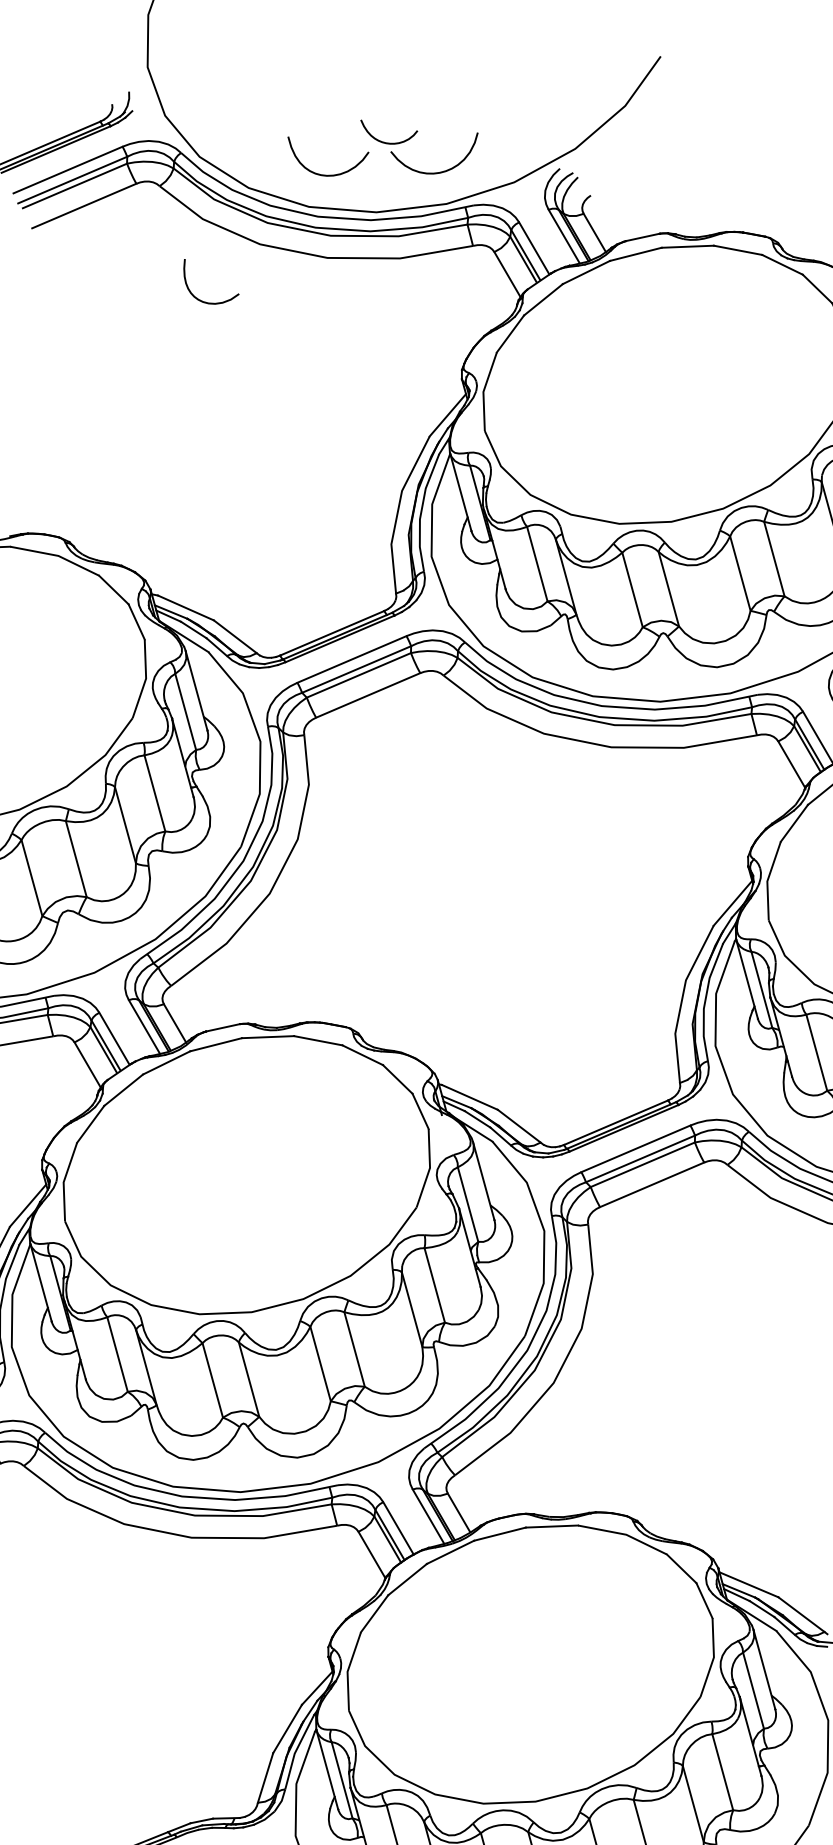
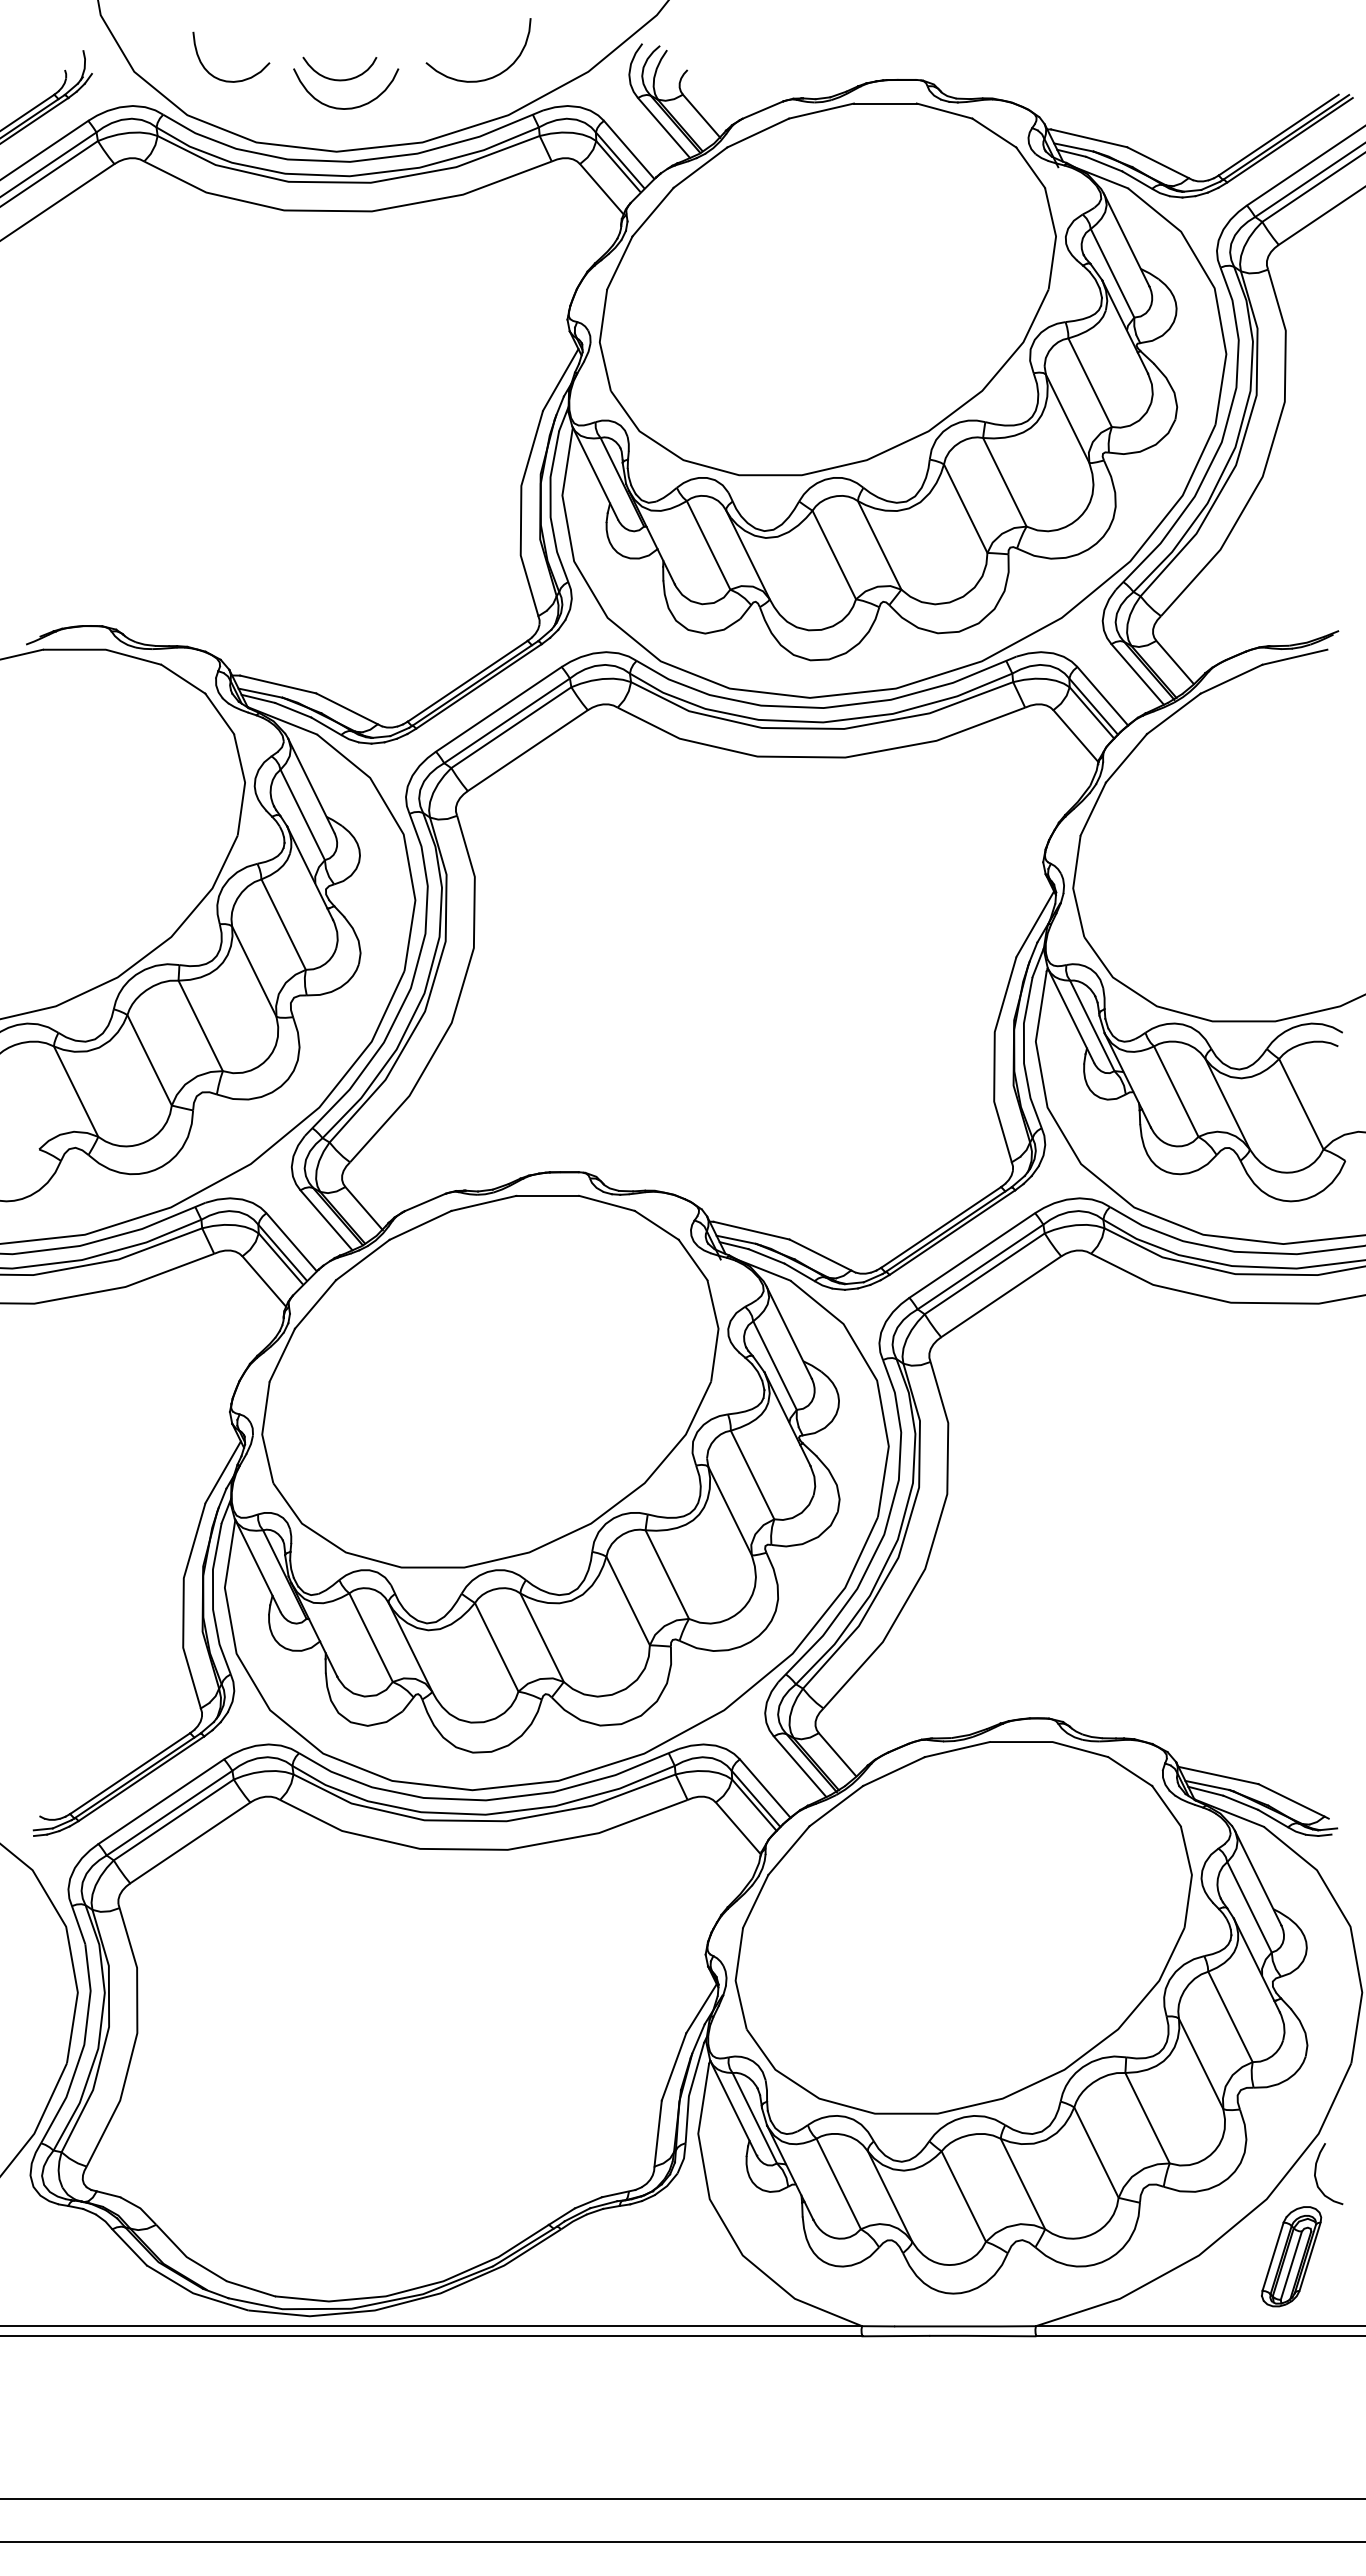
curve: (385, 142) -> (339, 79), moved
curve: (207, 302) -> (231, 80), moved

